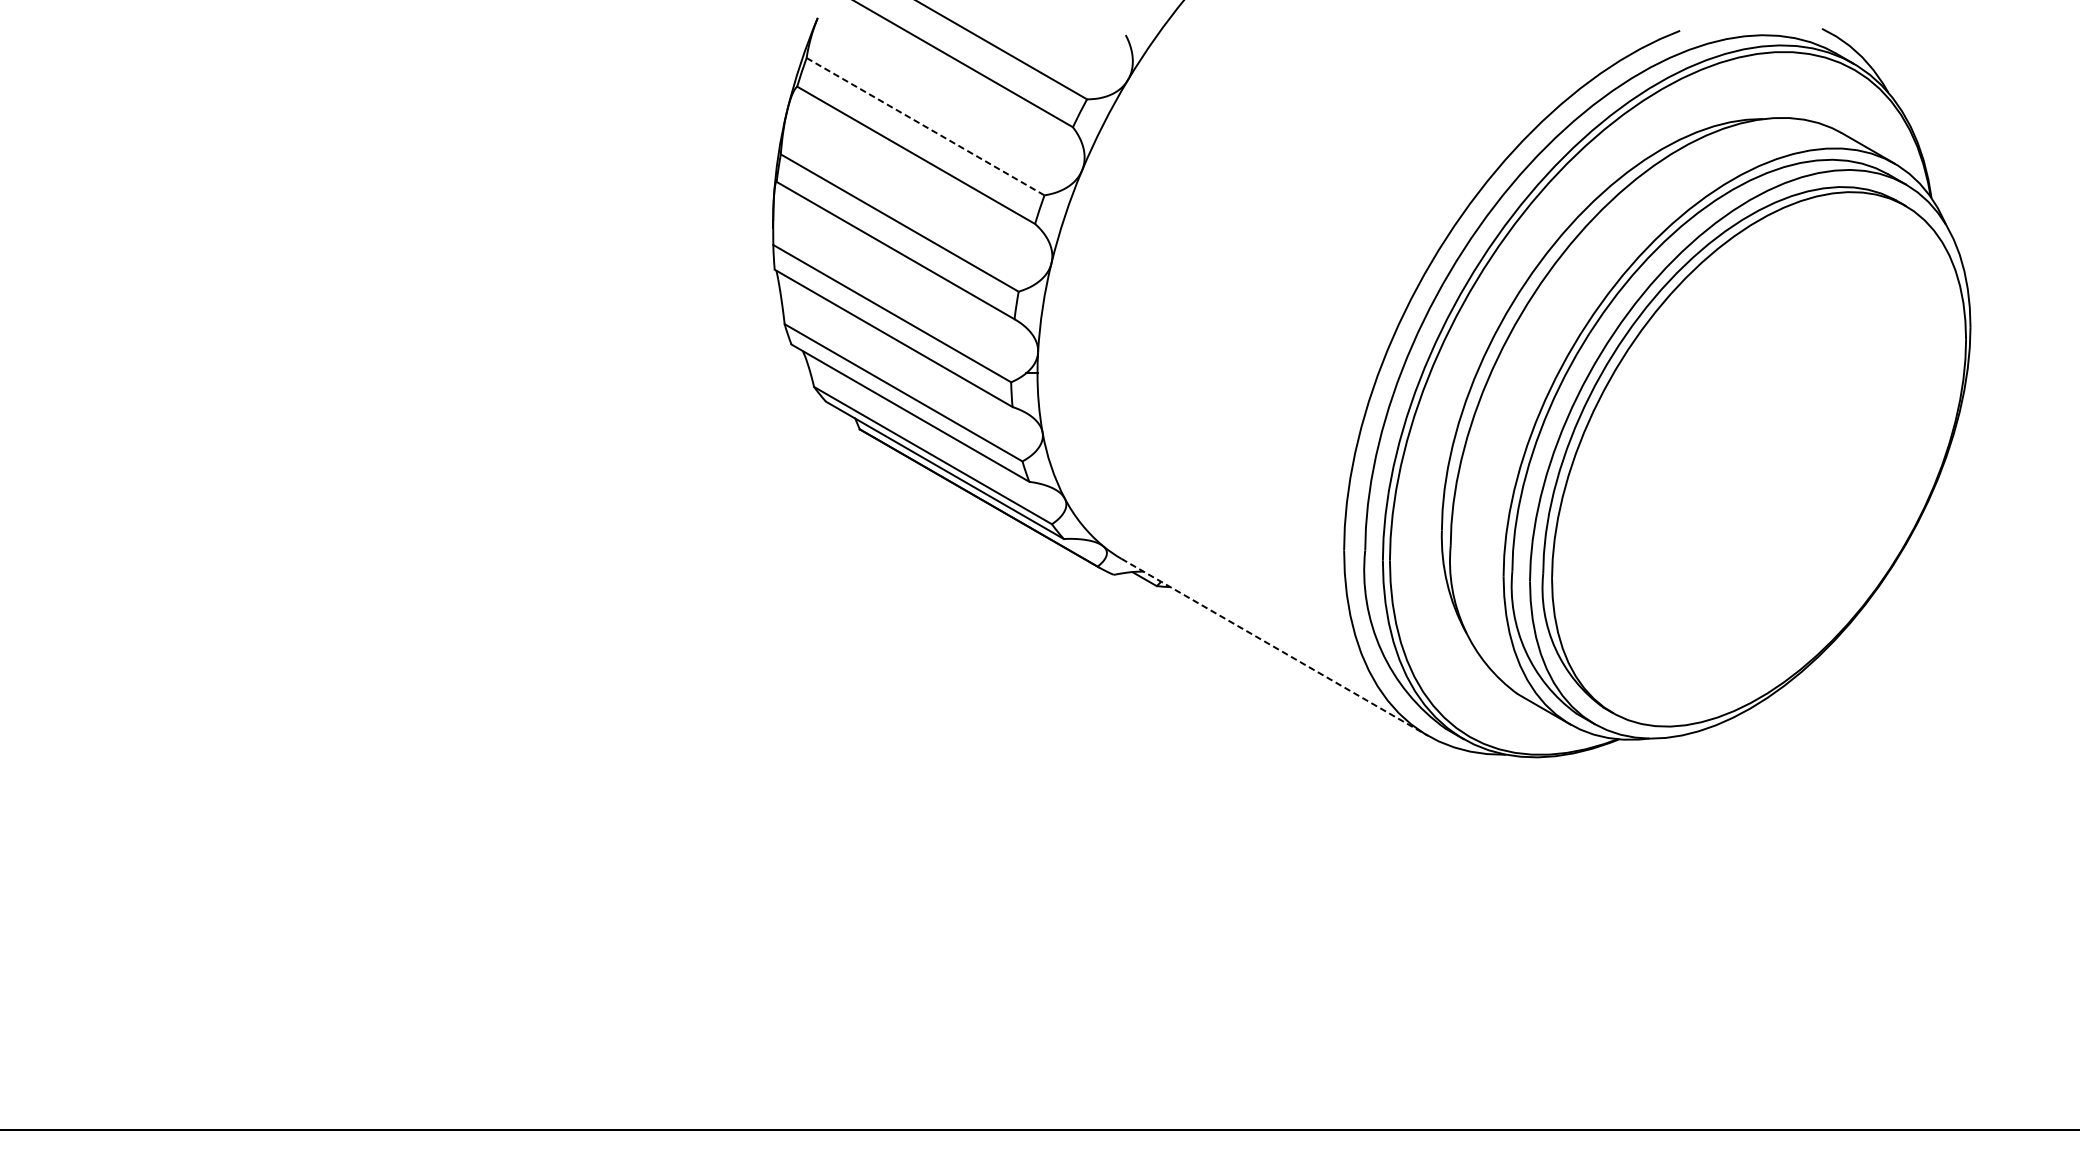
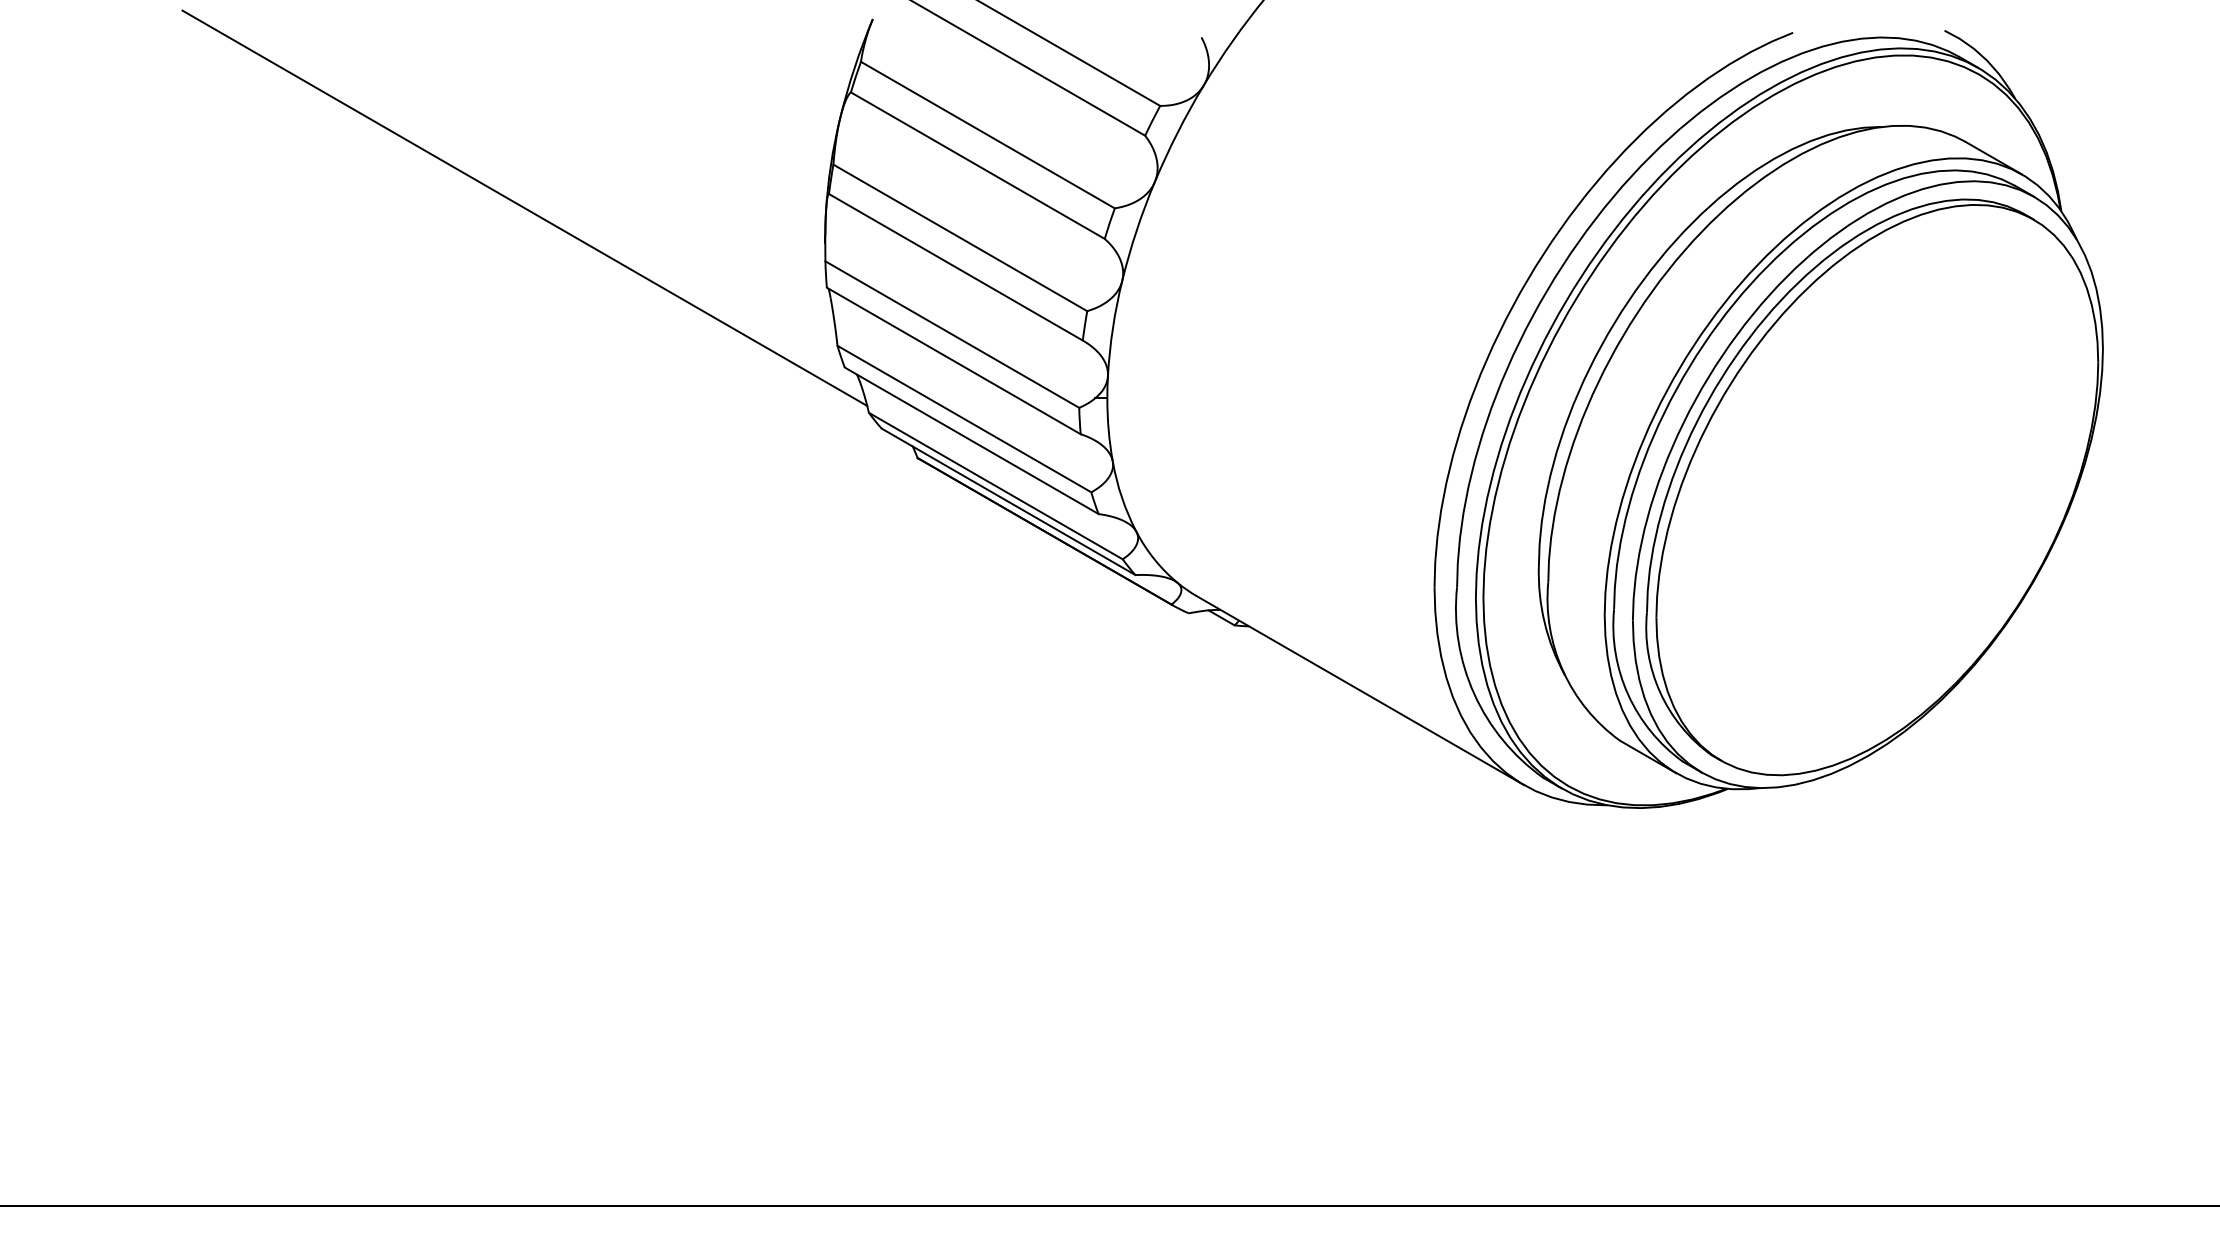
line: (925, 127) -> (987, 135), dashed -> solid
line: (491, 194) -> (524, 207), added
line: (1274, 647) -> (1360, 690), dashed -> solid

